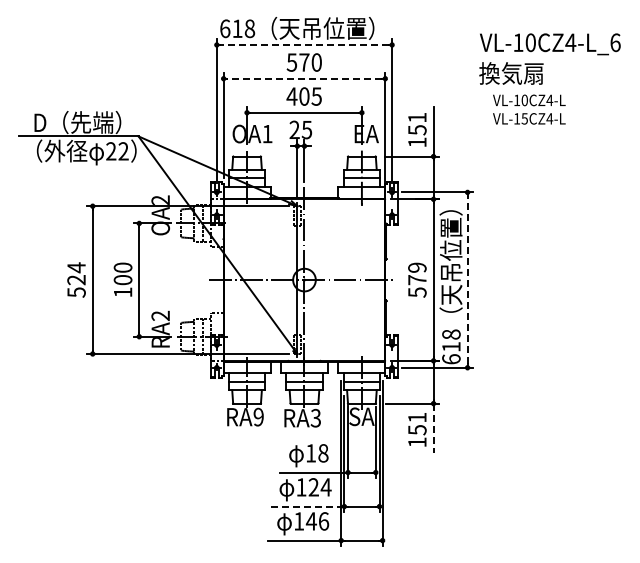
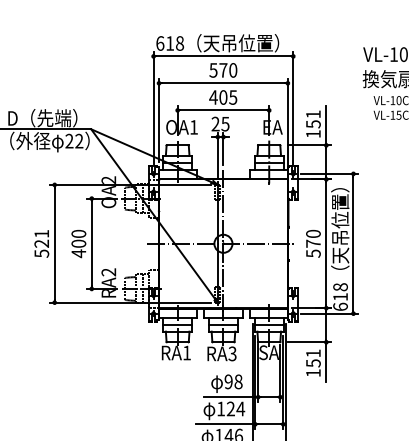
line: (303, 44) -> (222, 56), dashed -> solid
line: (303, 78) -> (222, 83), dashed -> solid
text: (76, 267) -> (41, 233), 524 -> 521
text: (417, 267) -> (313, 233), 579 -> 570
line: (467, 279) -> (353, 243), dashed -> solid
text: (123, 292) -> (79, 253), 100 -> 400
text: (258, 416) -> (186, 352), RA9 -> RA1
line: (433, 428) -> (326, 362), dashed -> solid
text: (311, 453) -> (229, 381), 18 -> 98
line: (306, 506) -> (225, 424), dashed -> solid

